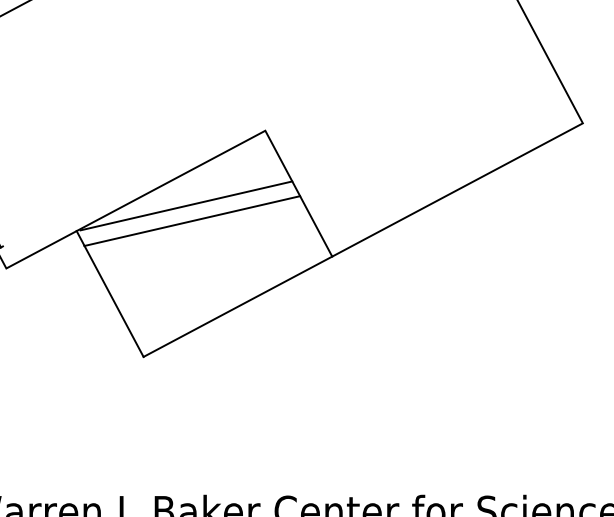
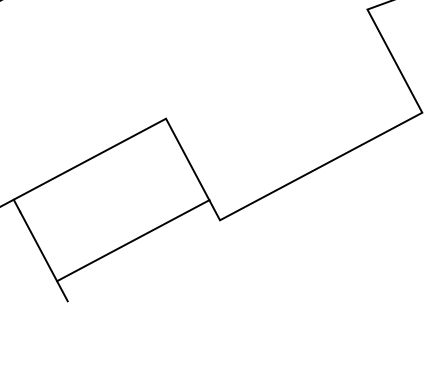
line: (186, 205) -> (102, 179), removed
line: (192, 220) -> (107, 191), removed
line: (237, 306) -> (133, 240), moved

